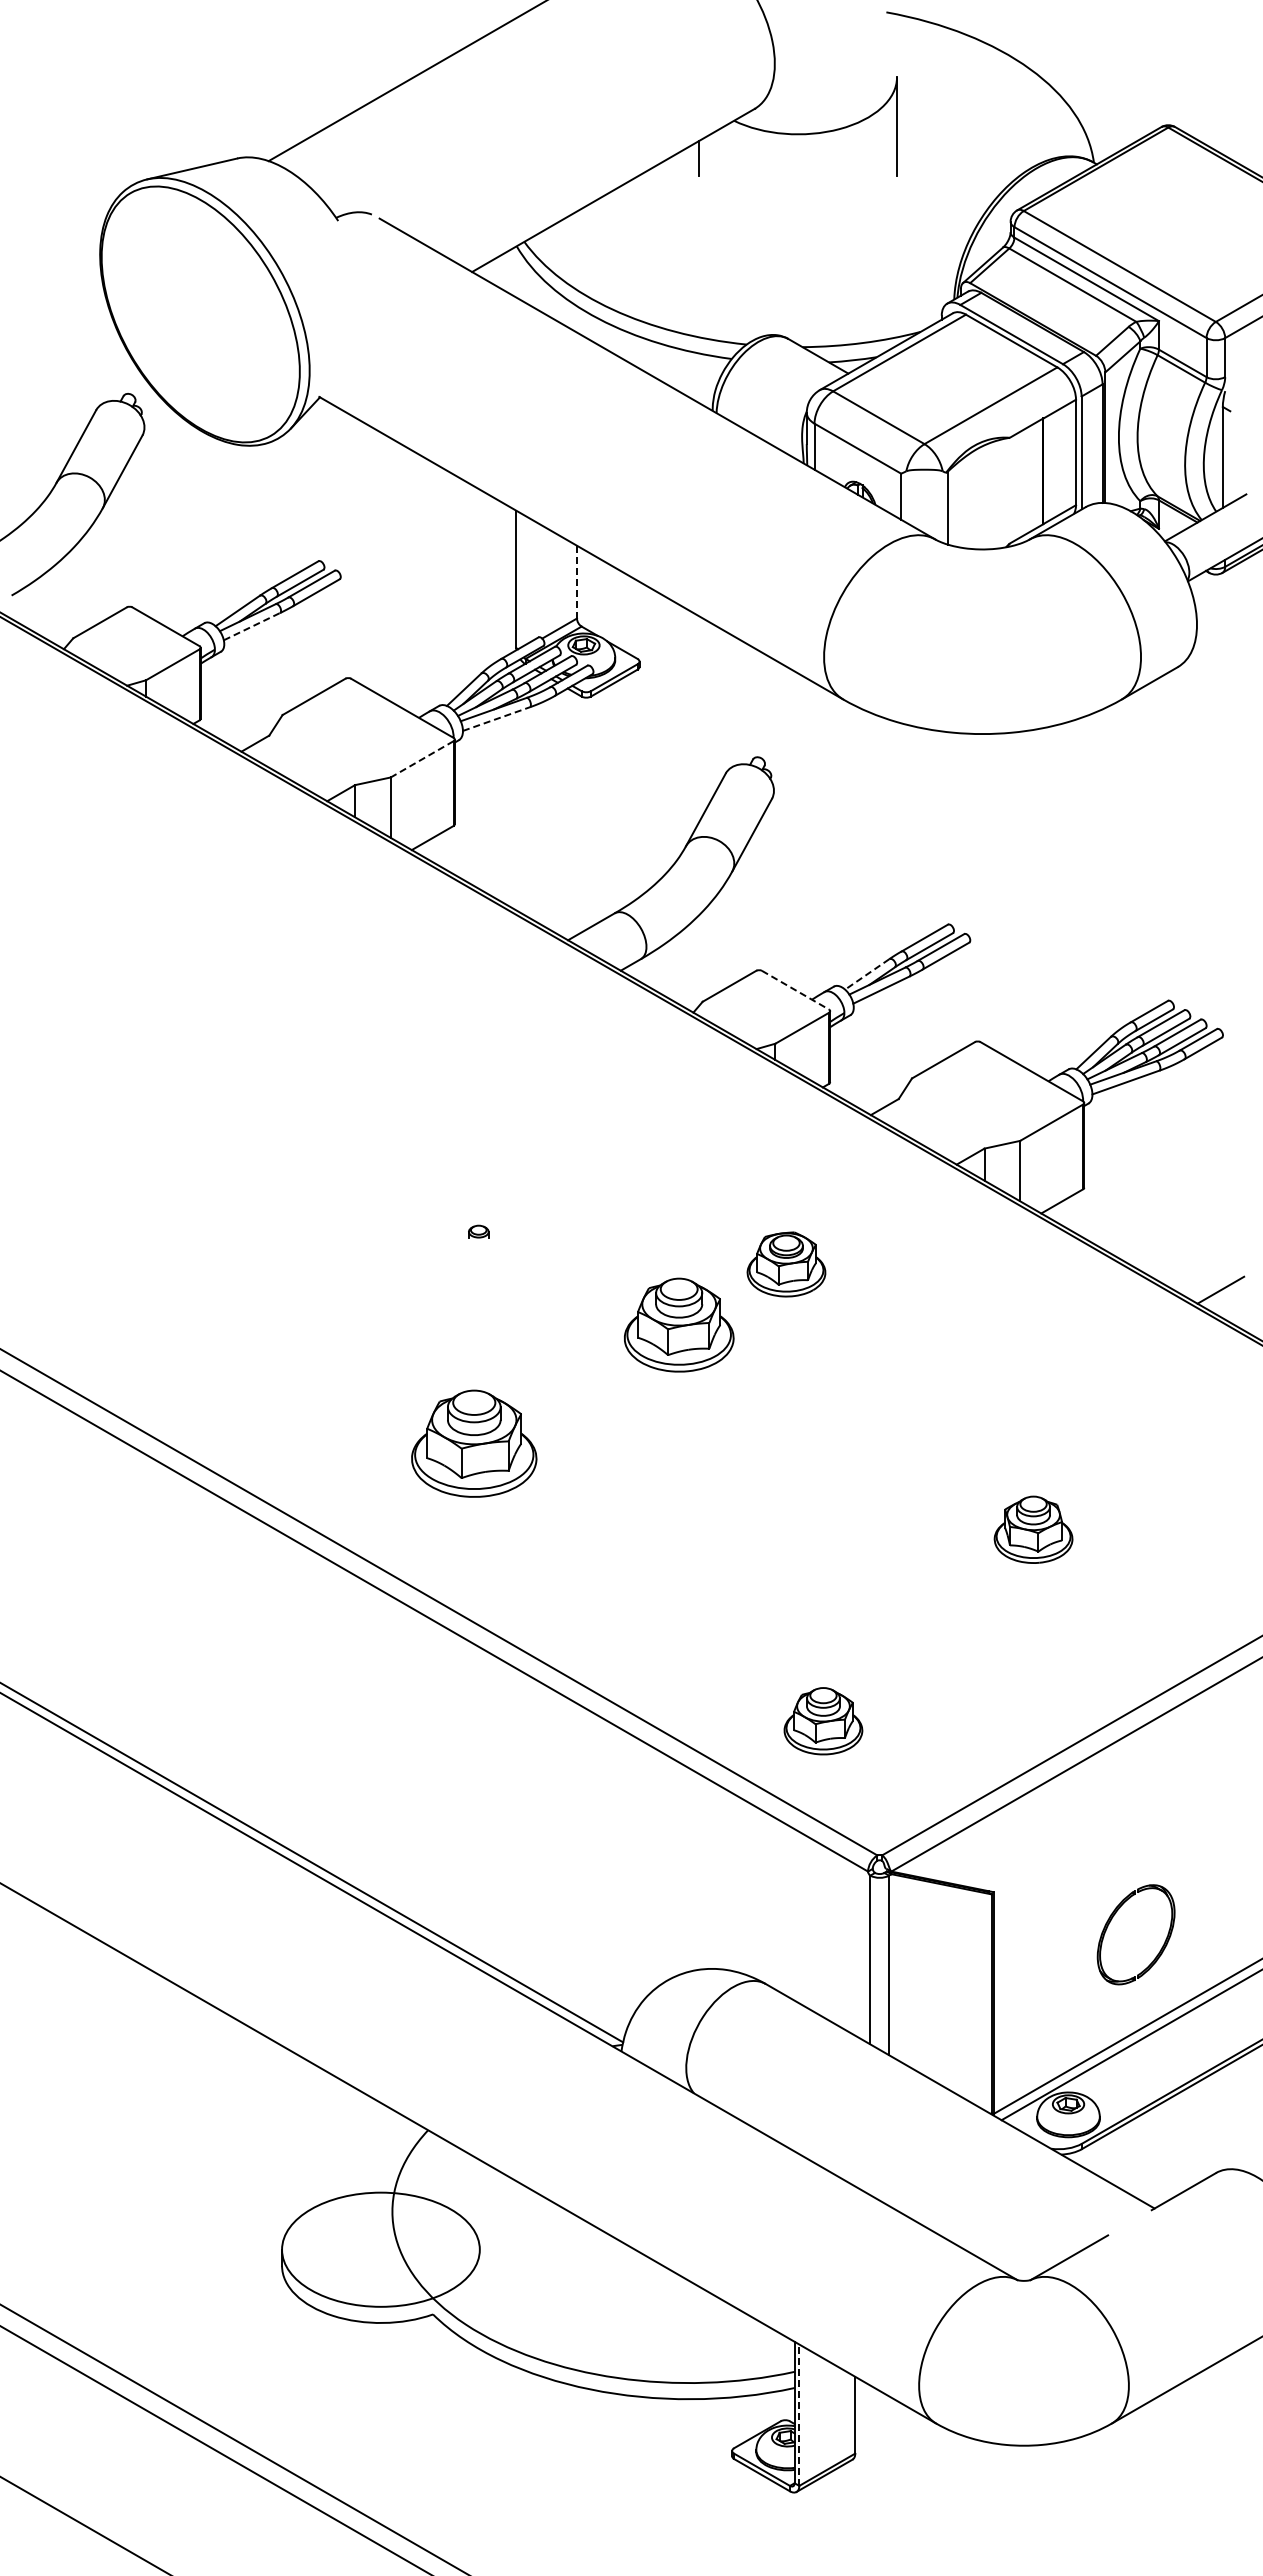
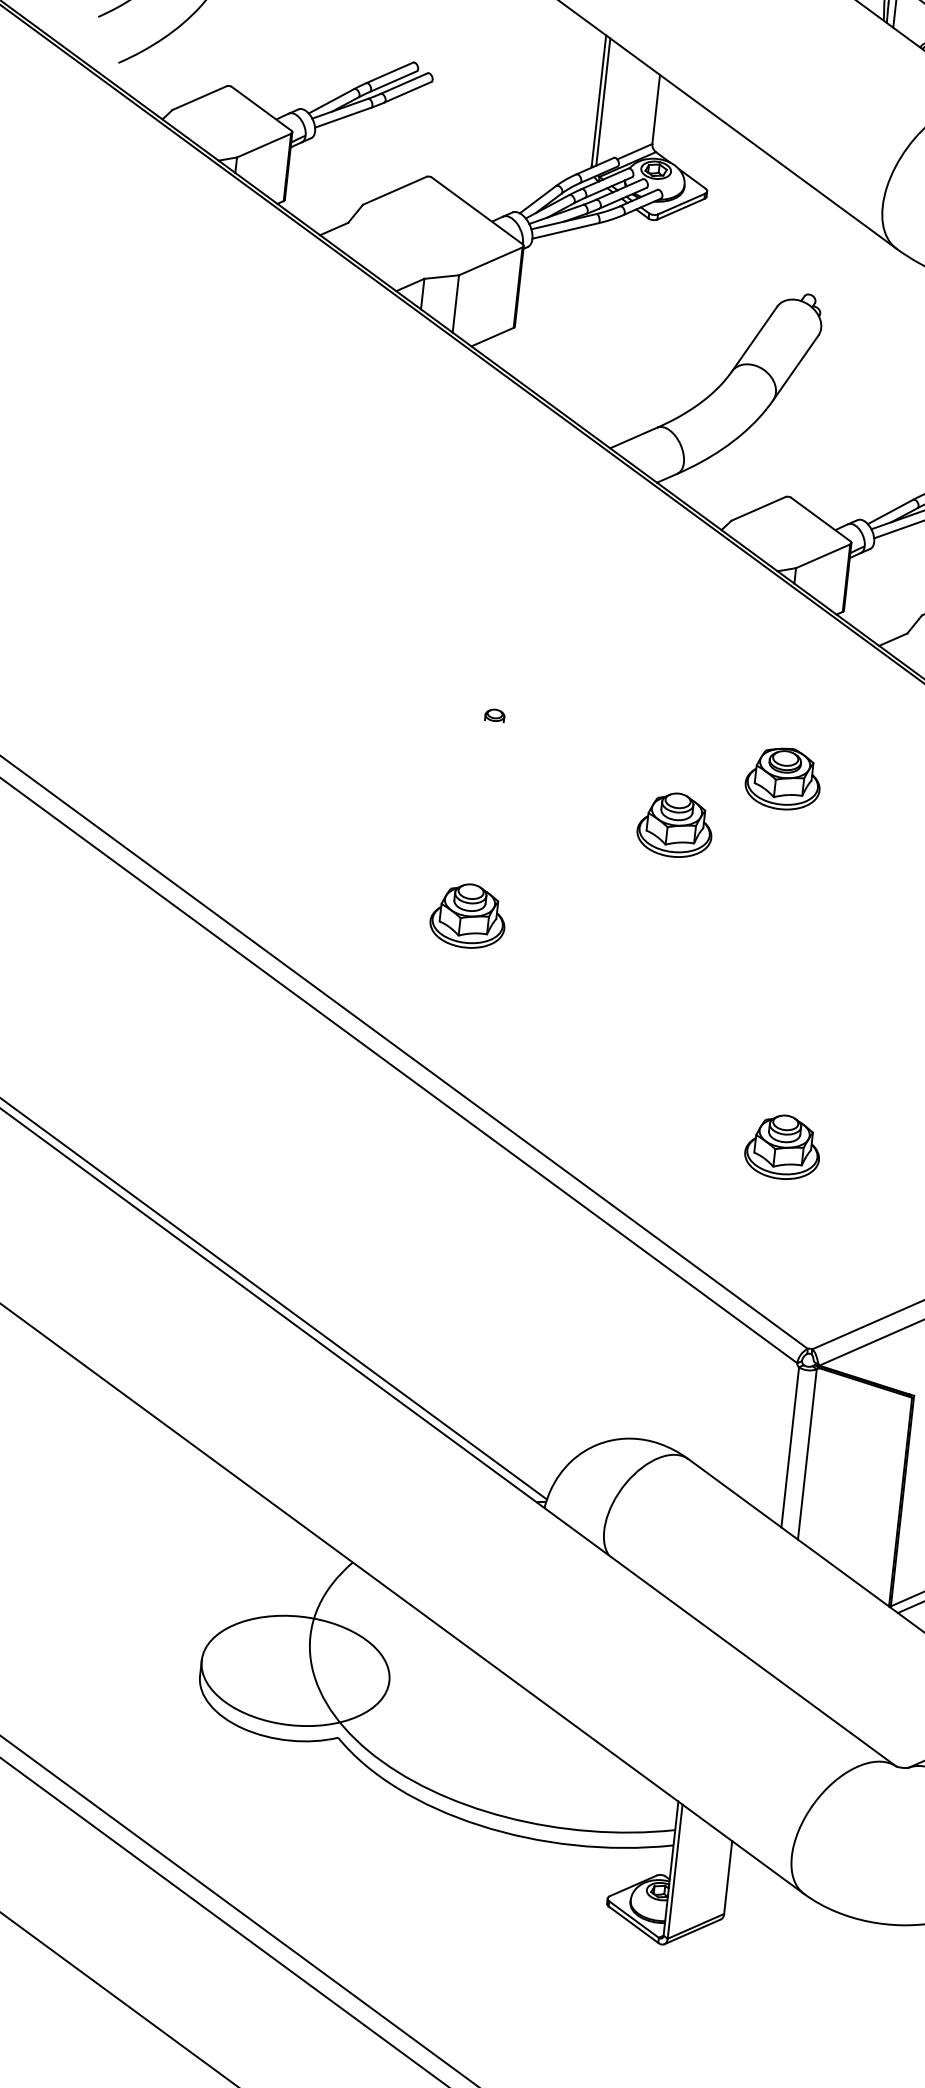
line: (521, 580) -> (603, 102), added
line: (576, 582) -> (655, 109), dashed -> solid
line: (252, 626) -> (343, 117), dashed -> solid
line: (496, 719) -> (565, 231), dashed -> solid
line: (421, 759) -> (490, 261), dashed -> solid
line: (867, 974) -> (890, 512), dashed -> solid
line: (795, 990) -> (820, 519), dashed -> solid
part: (679, 1325) -> (675, 825), size x0.71
part: (473, 1443) -> (467, 915), size x0.62
part: (823, 1721) -> (783, 1147), moved
line: (799, 2415) -> (675, 1872), dashed -> solid

